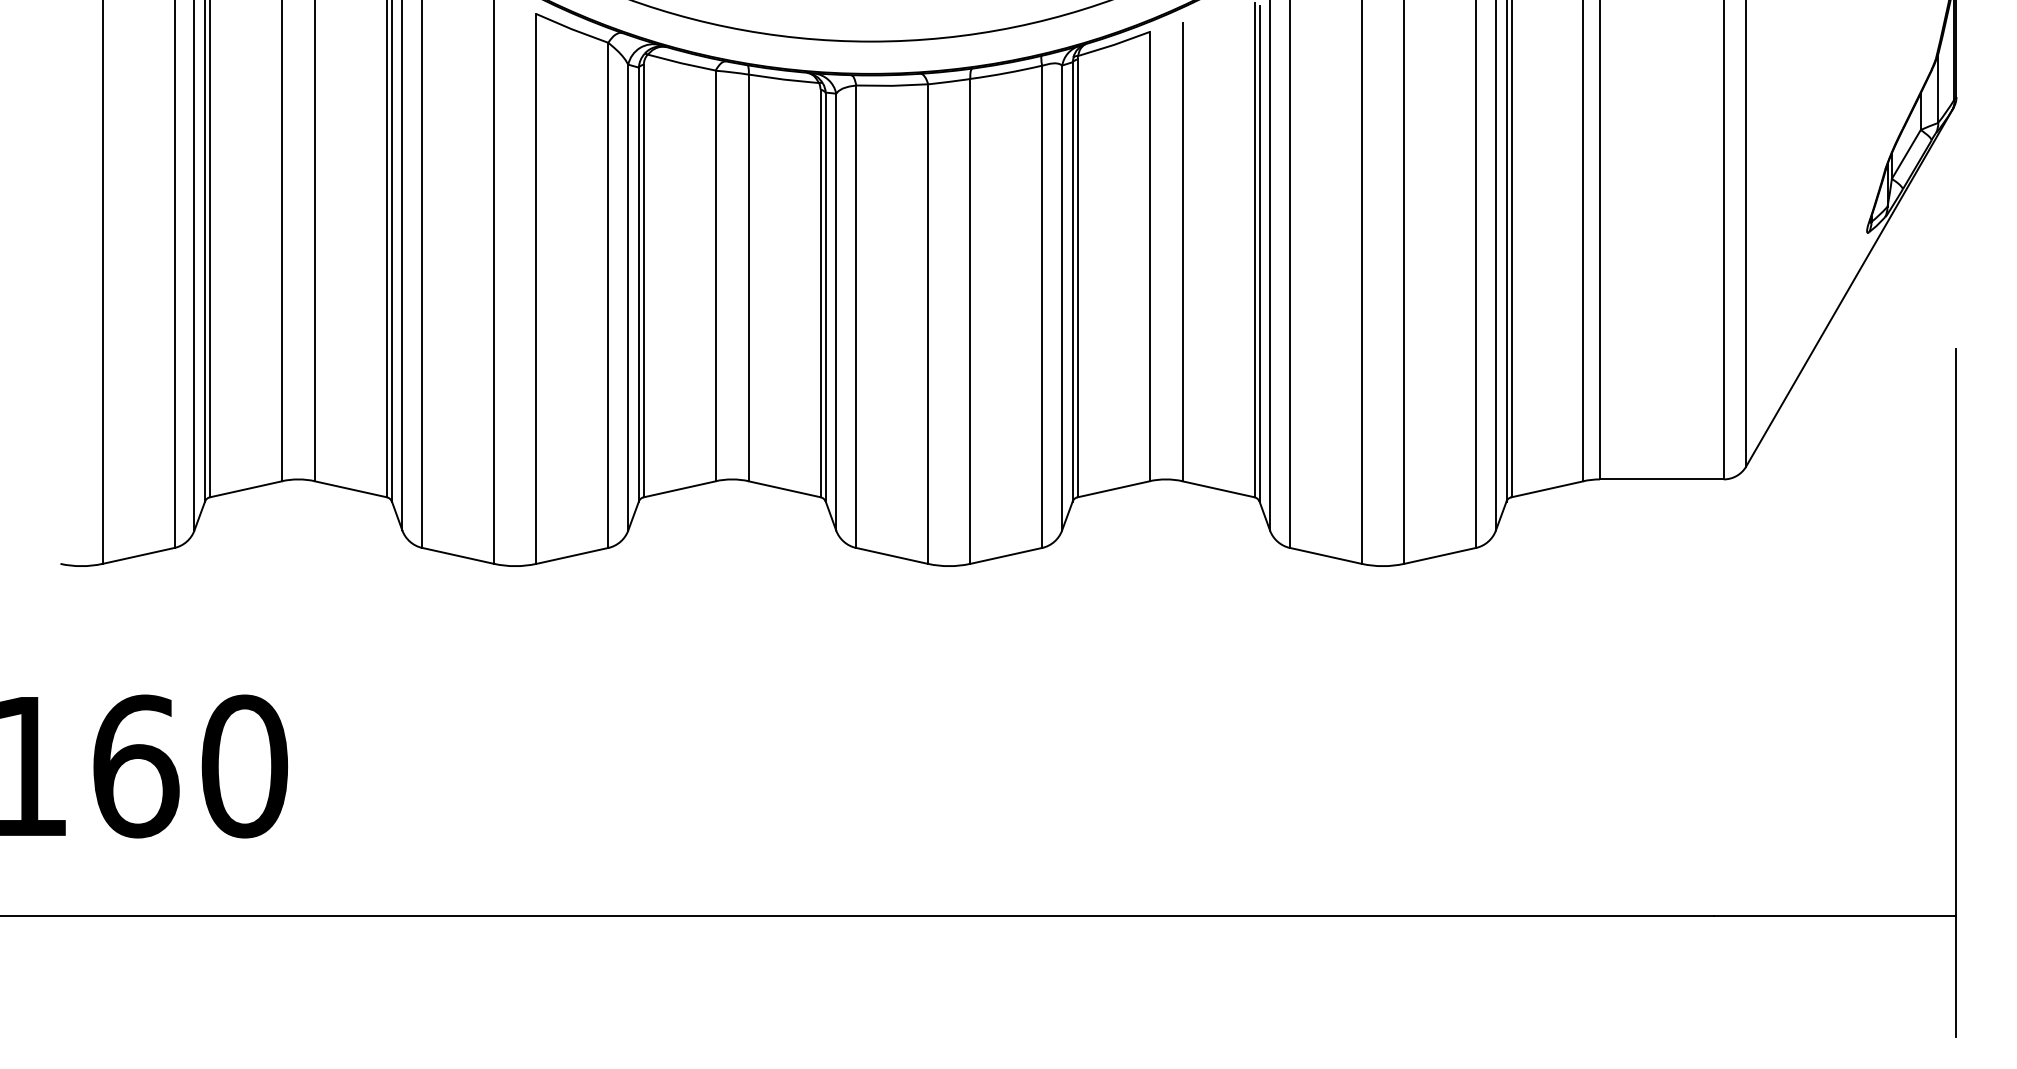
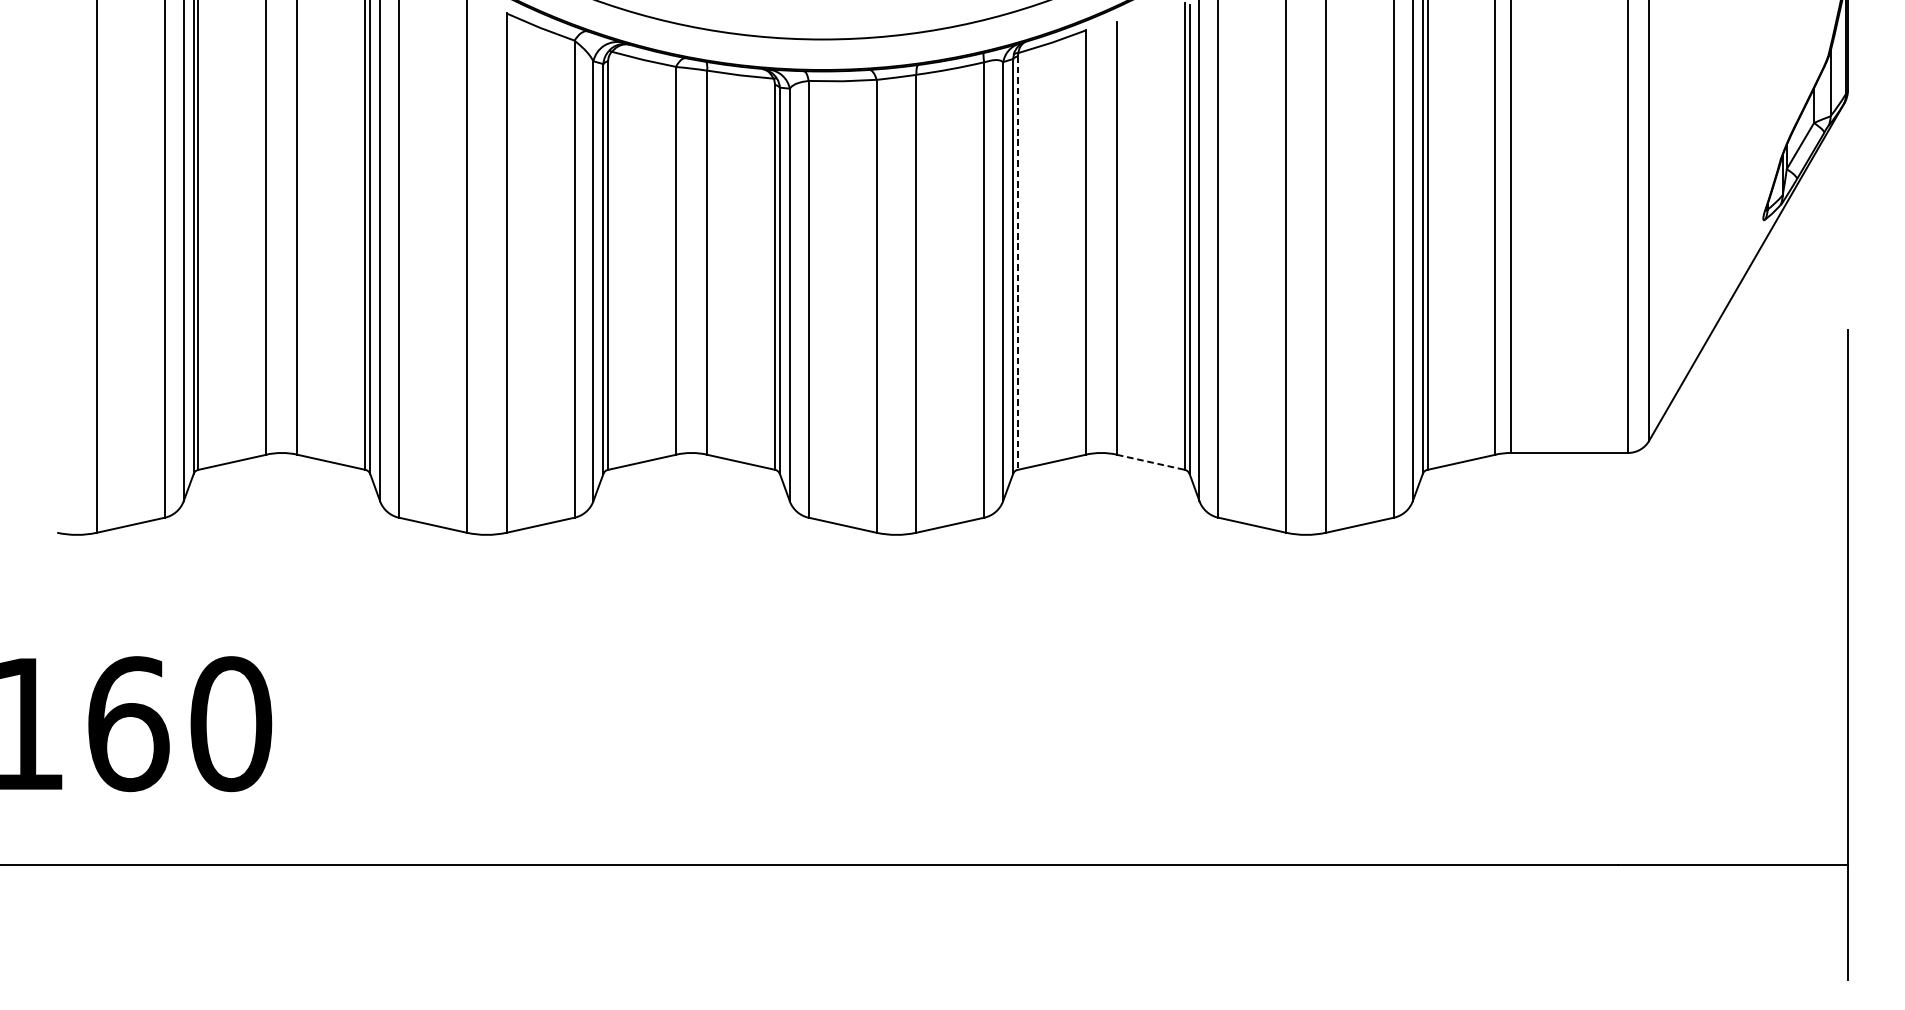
line: (1077, 278) -> (1017, 263), solid -> dashed
line: (1218, 489) -> (1150, 462), solid -> dashed

